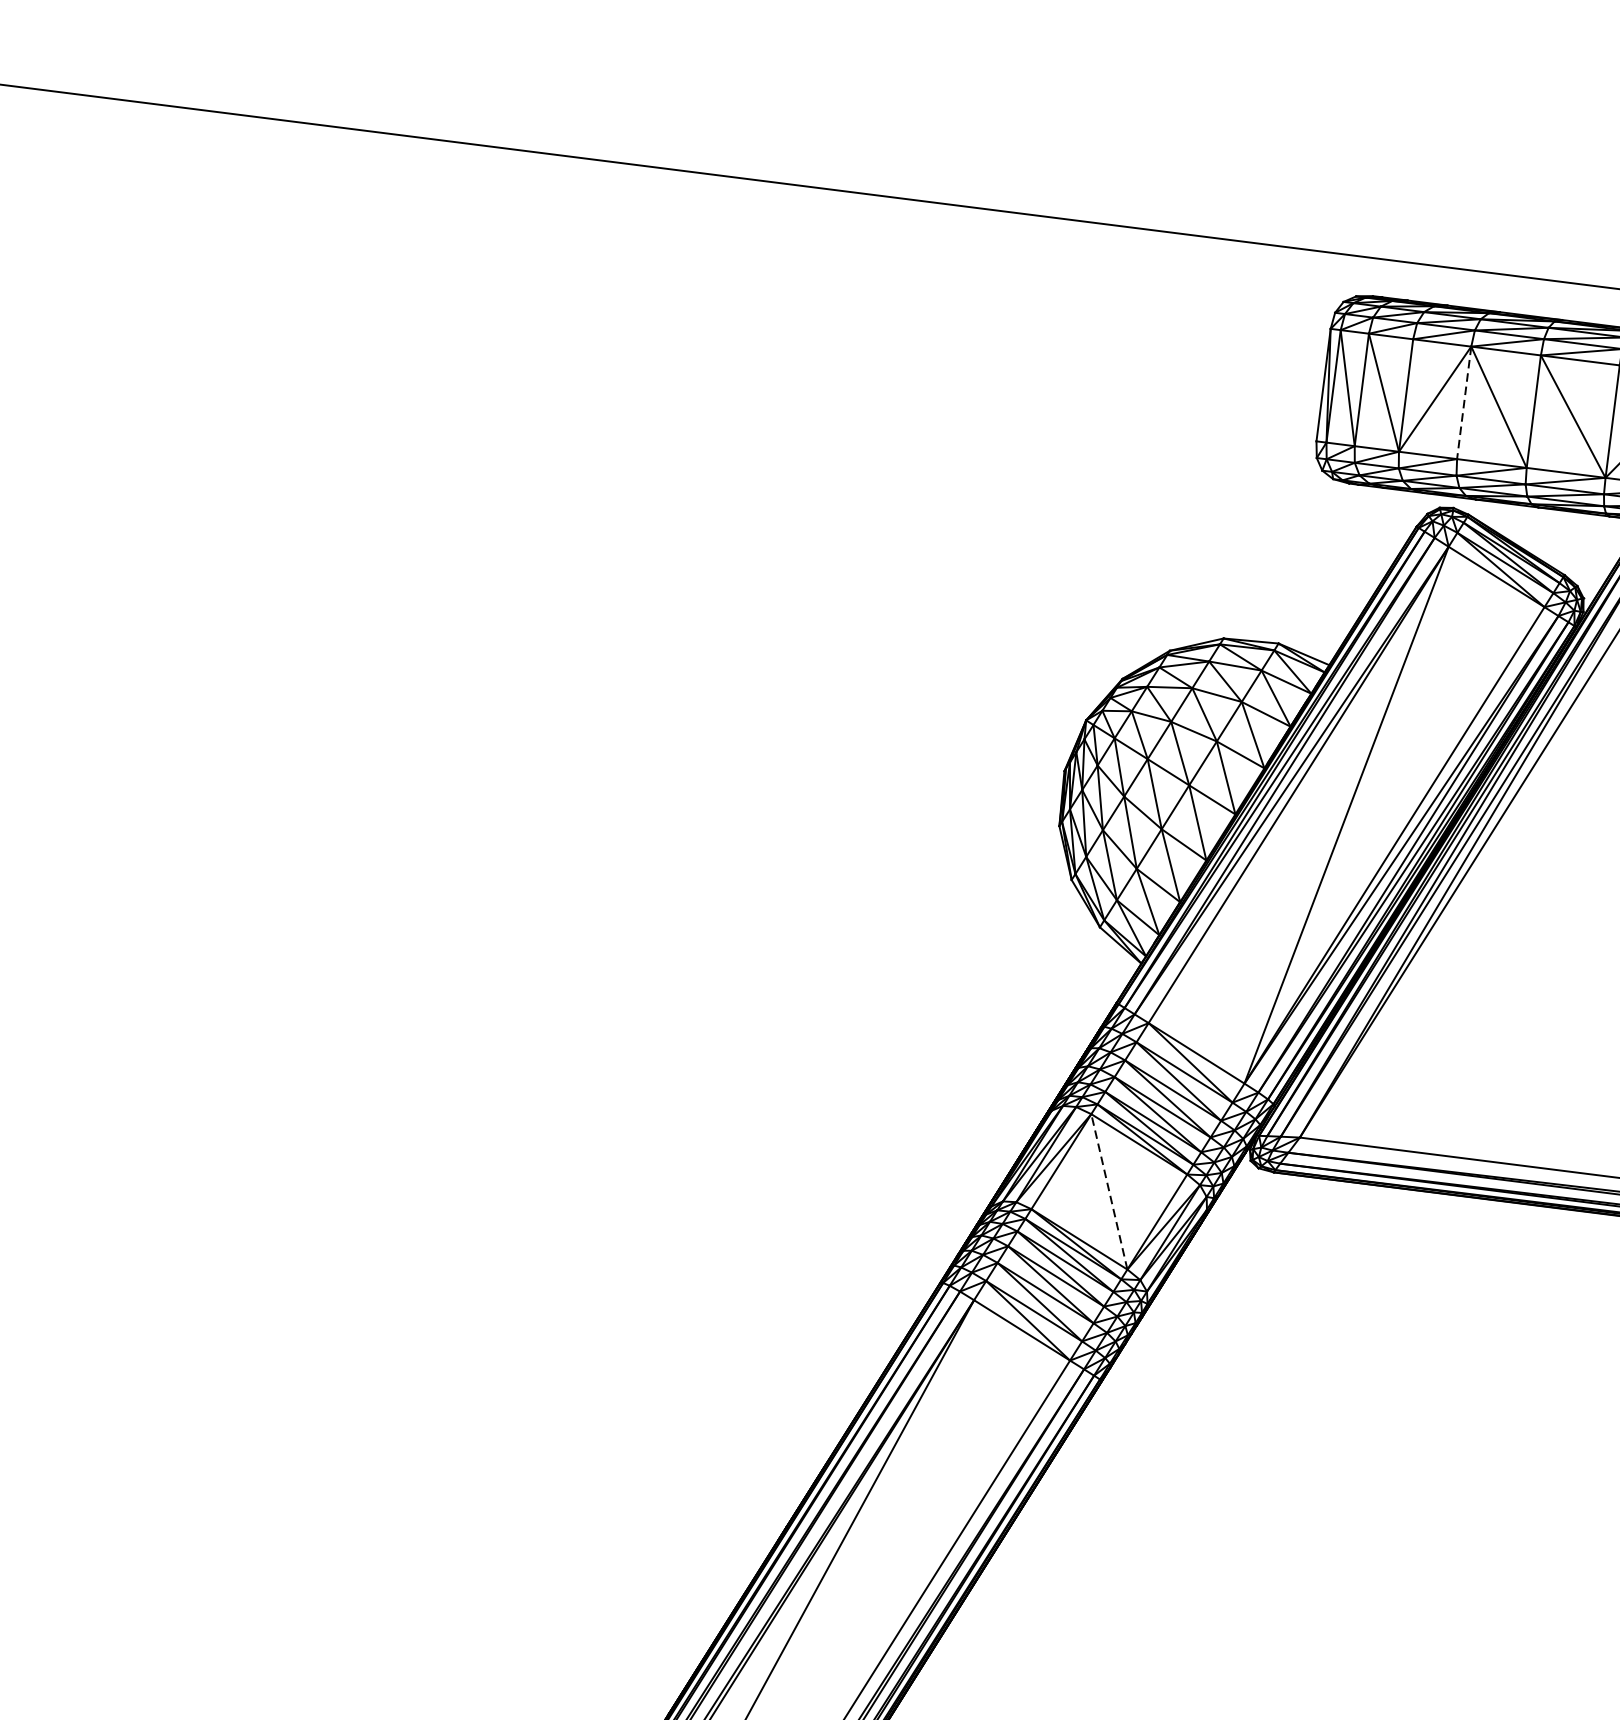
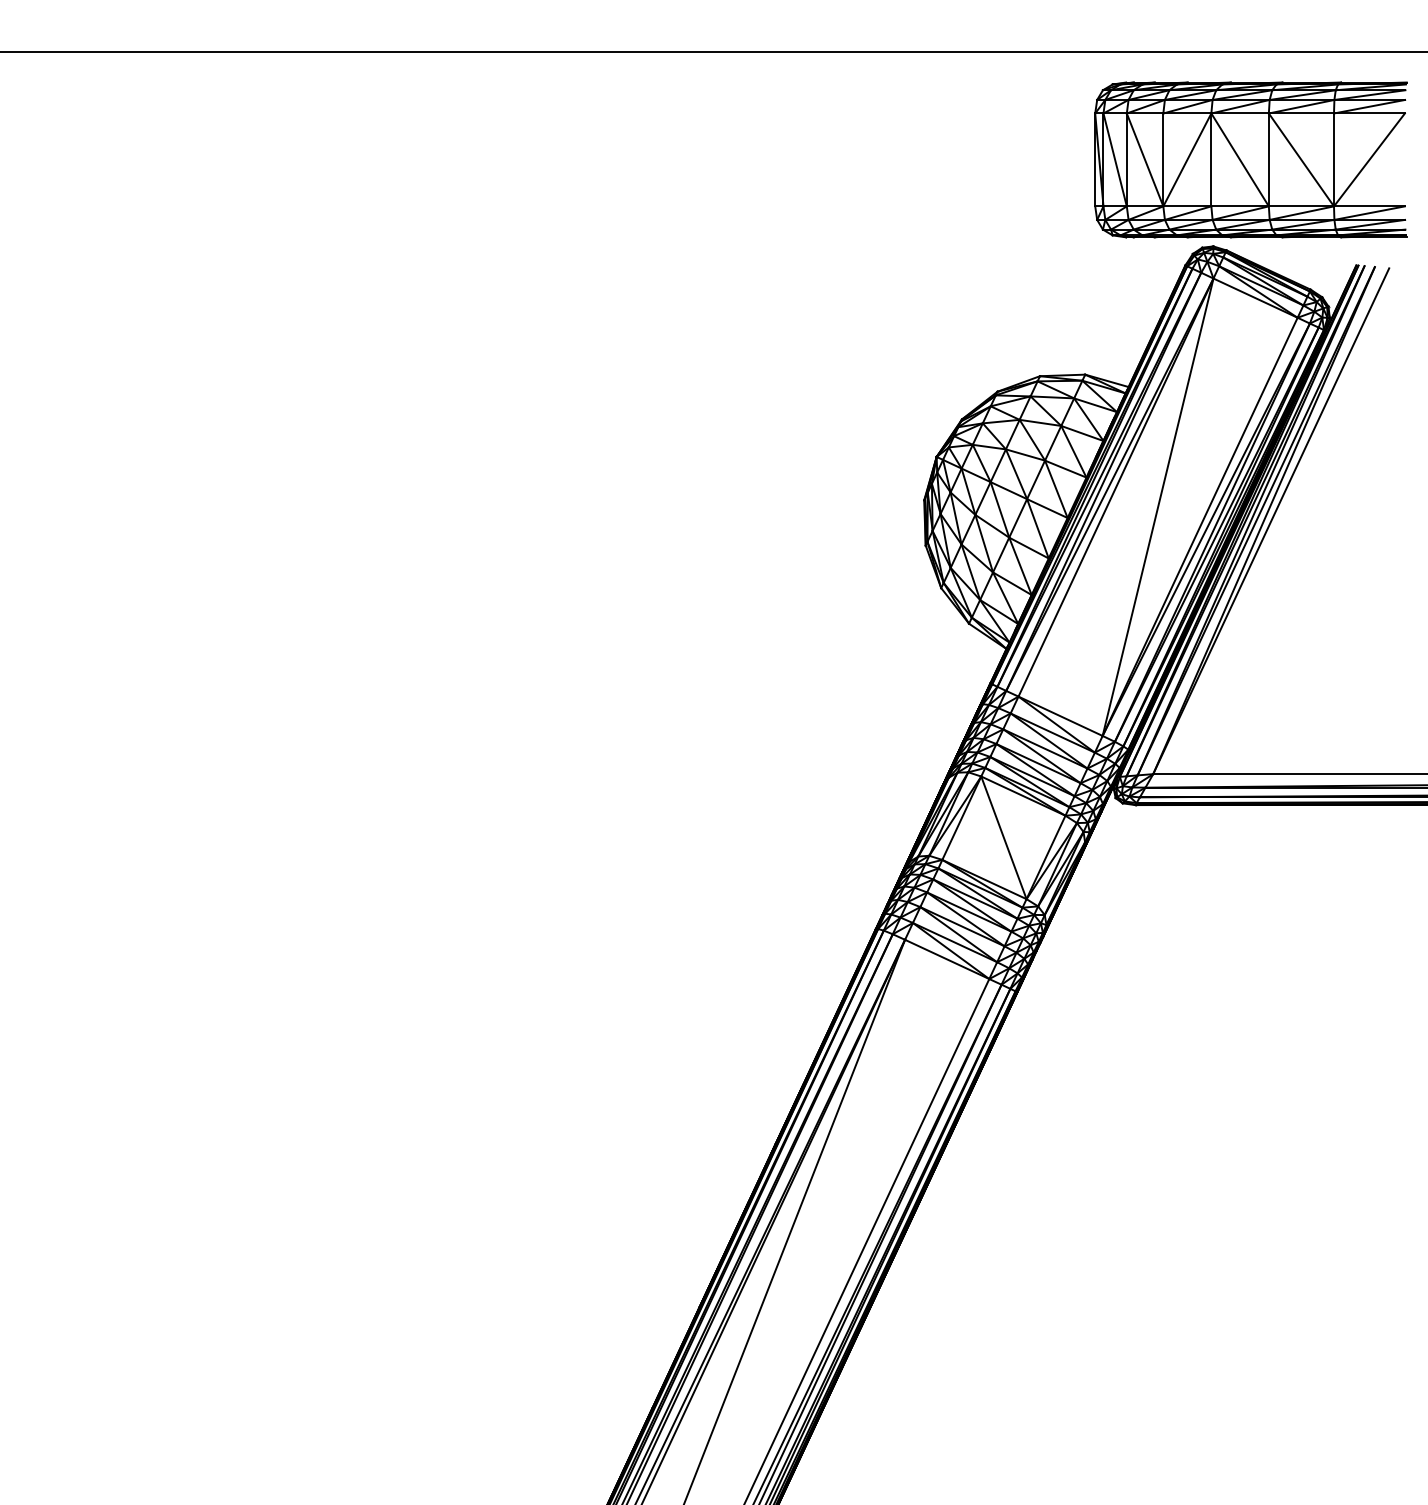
line: (1464, 403) -> (1211, 160), dashed -> solid
line: (1108, 1191) -> (1003, 837), dashed -> solid

